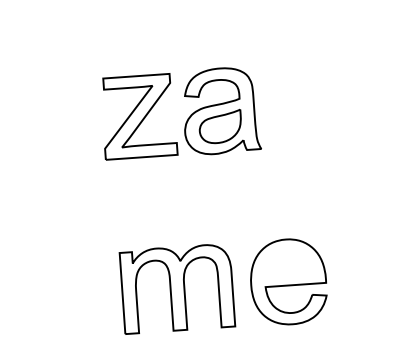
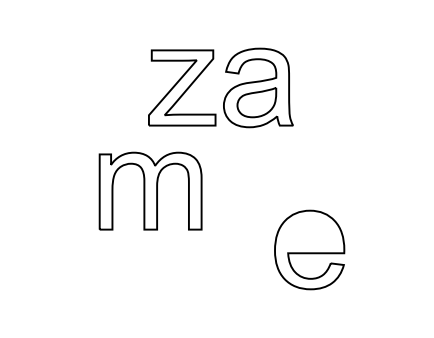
part: (177, 288) -> (150, 190), moved

